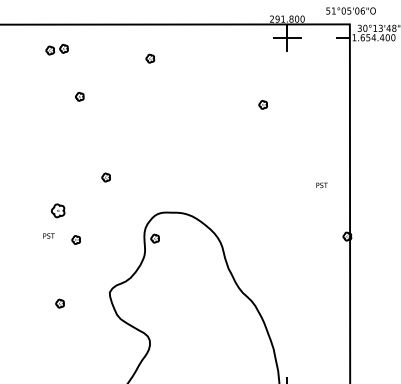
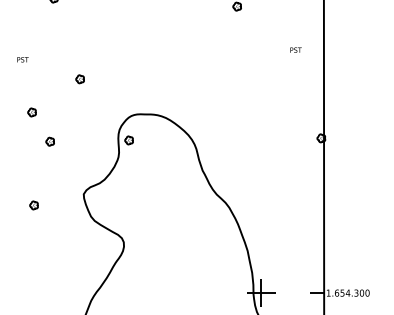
text: (321, 184) -> (295, 49), moved
part: (57, 210) -> (31, 112), size x0.62
text: (48, 235) -> (22, 59), moved

